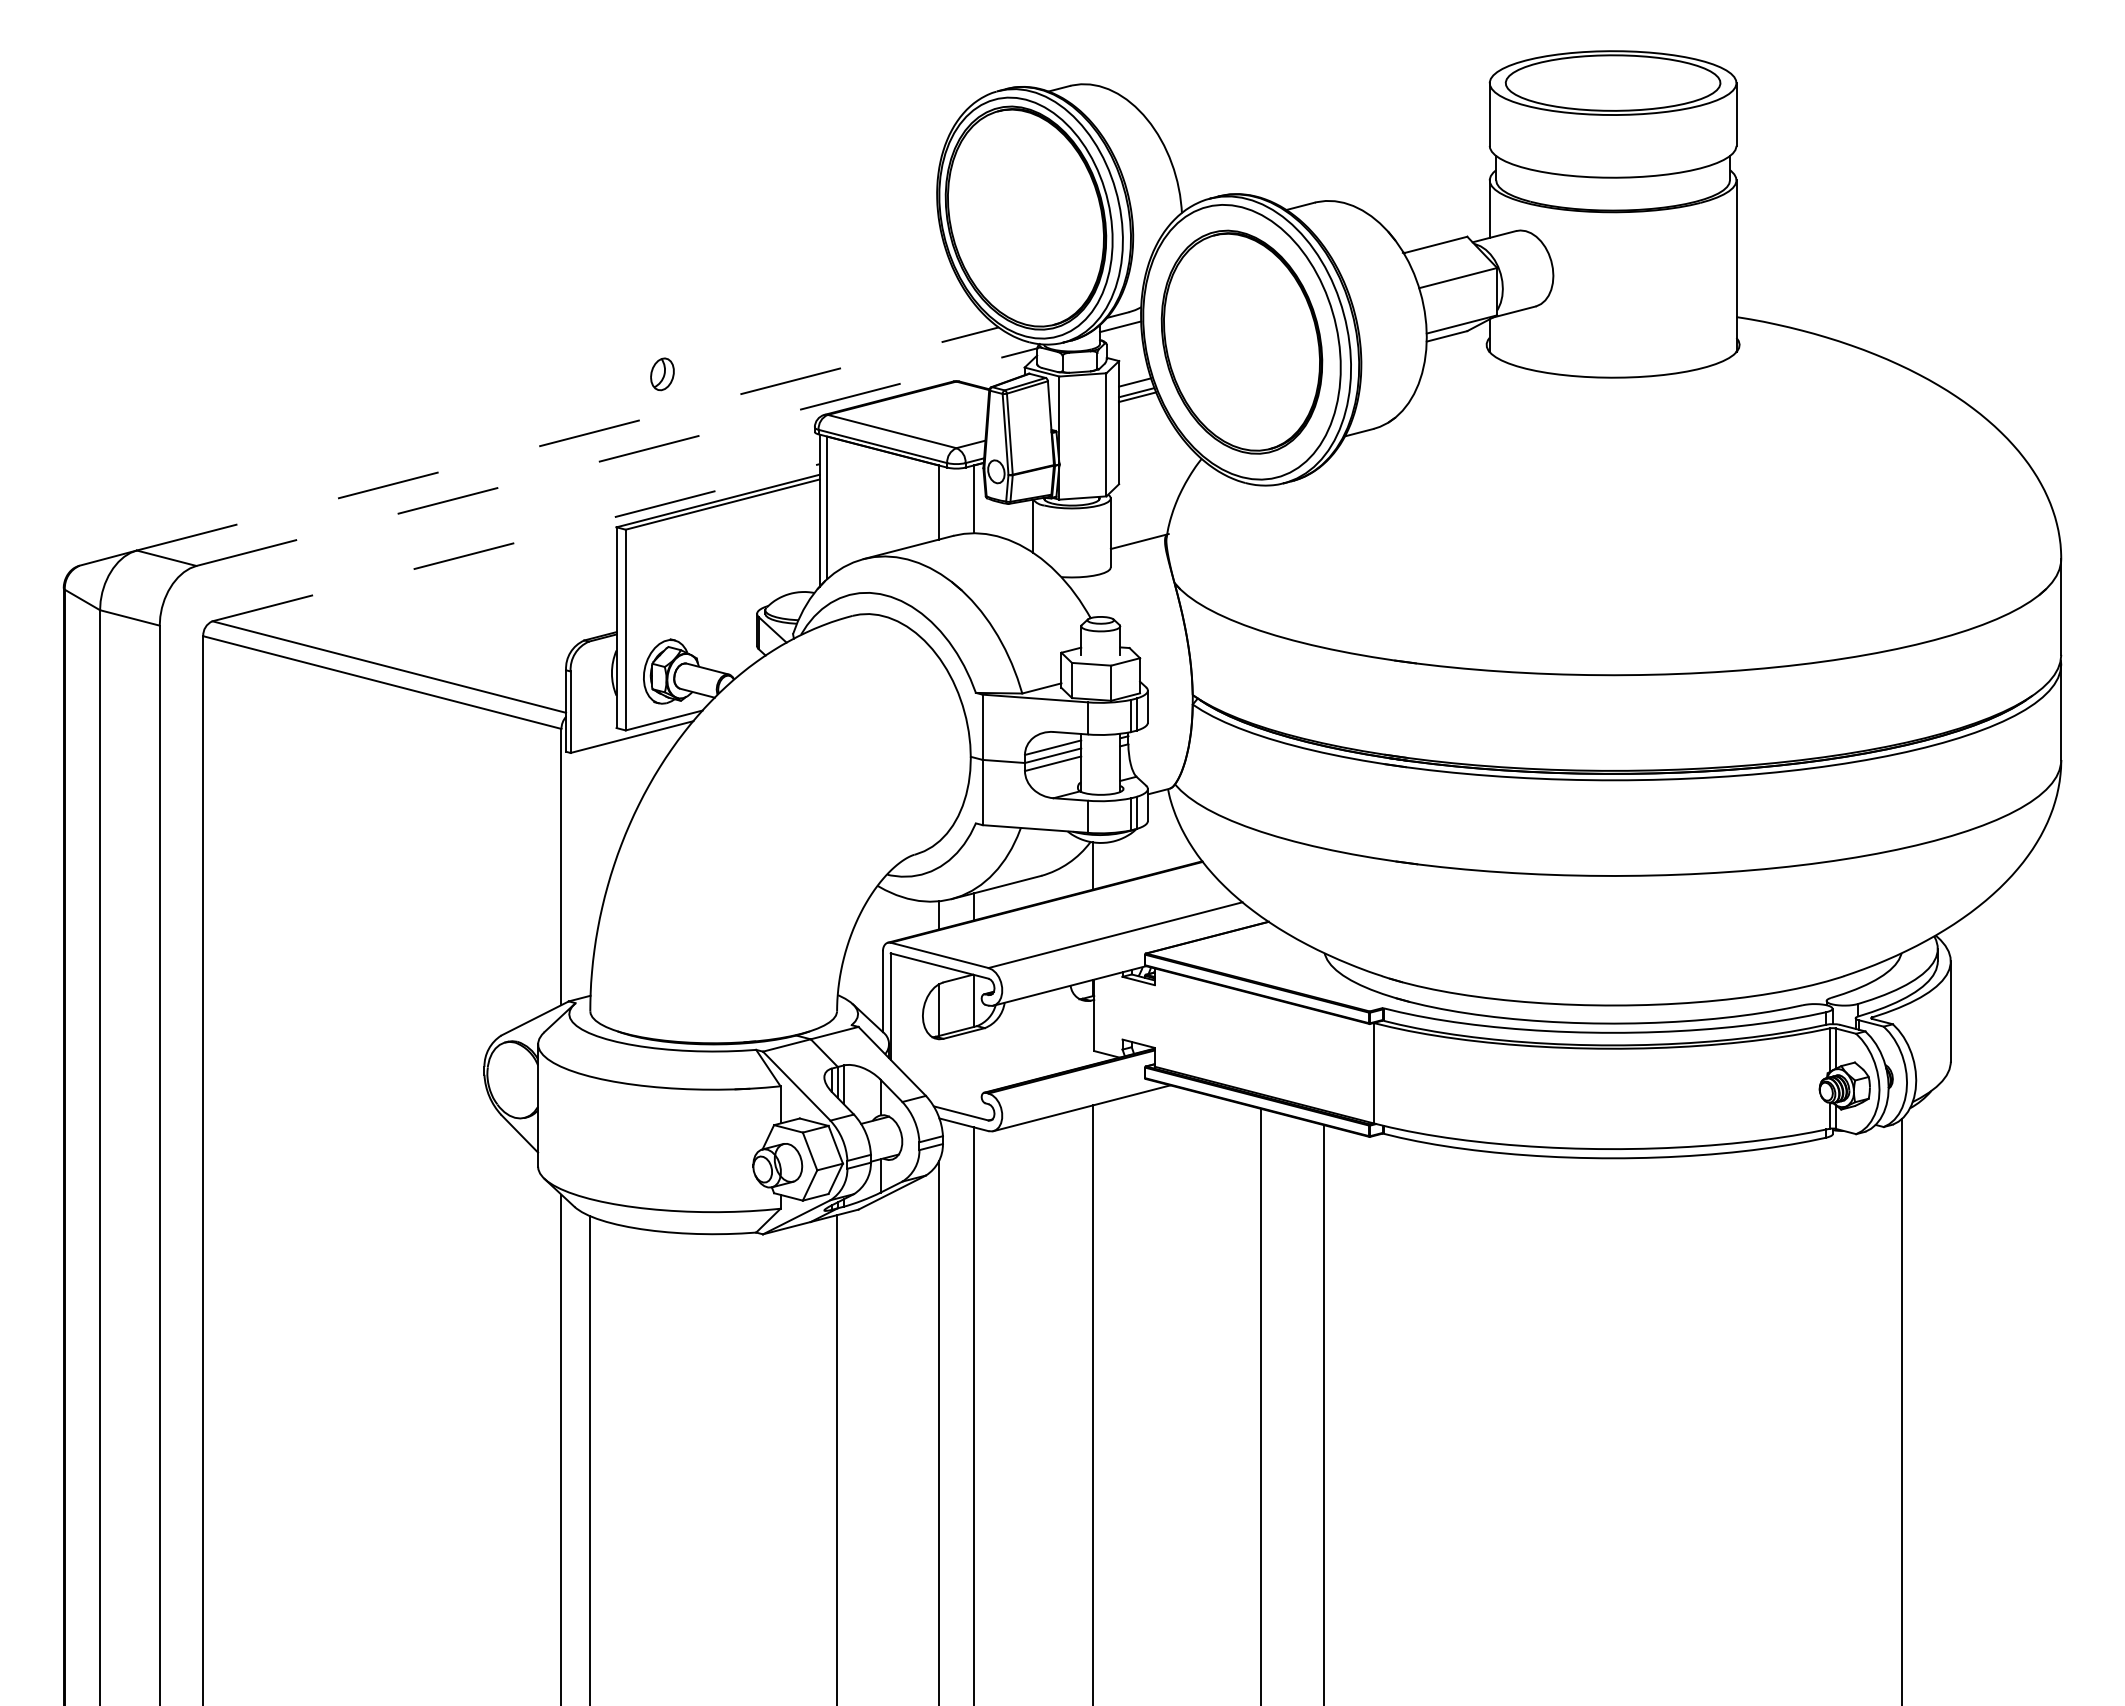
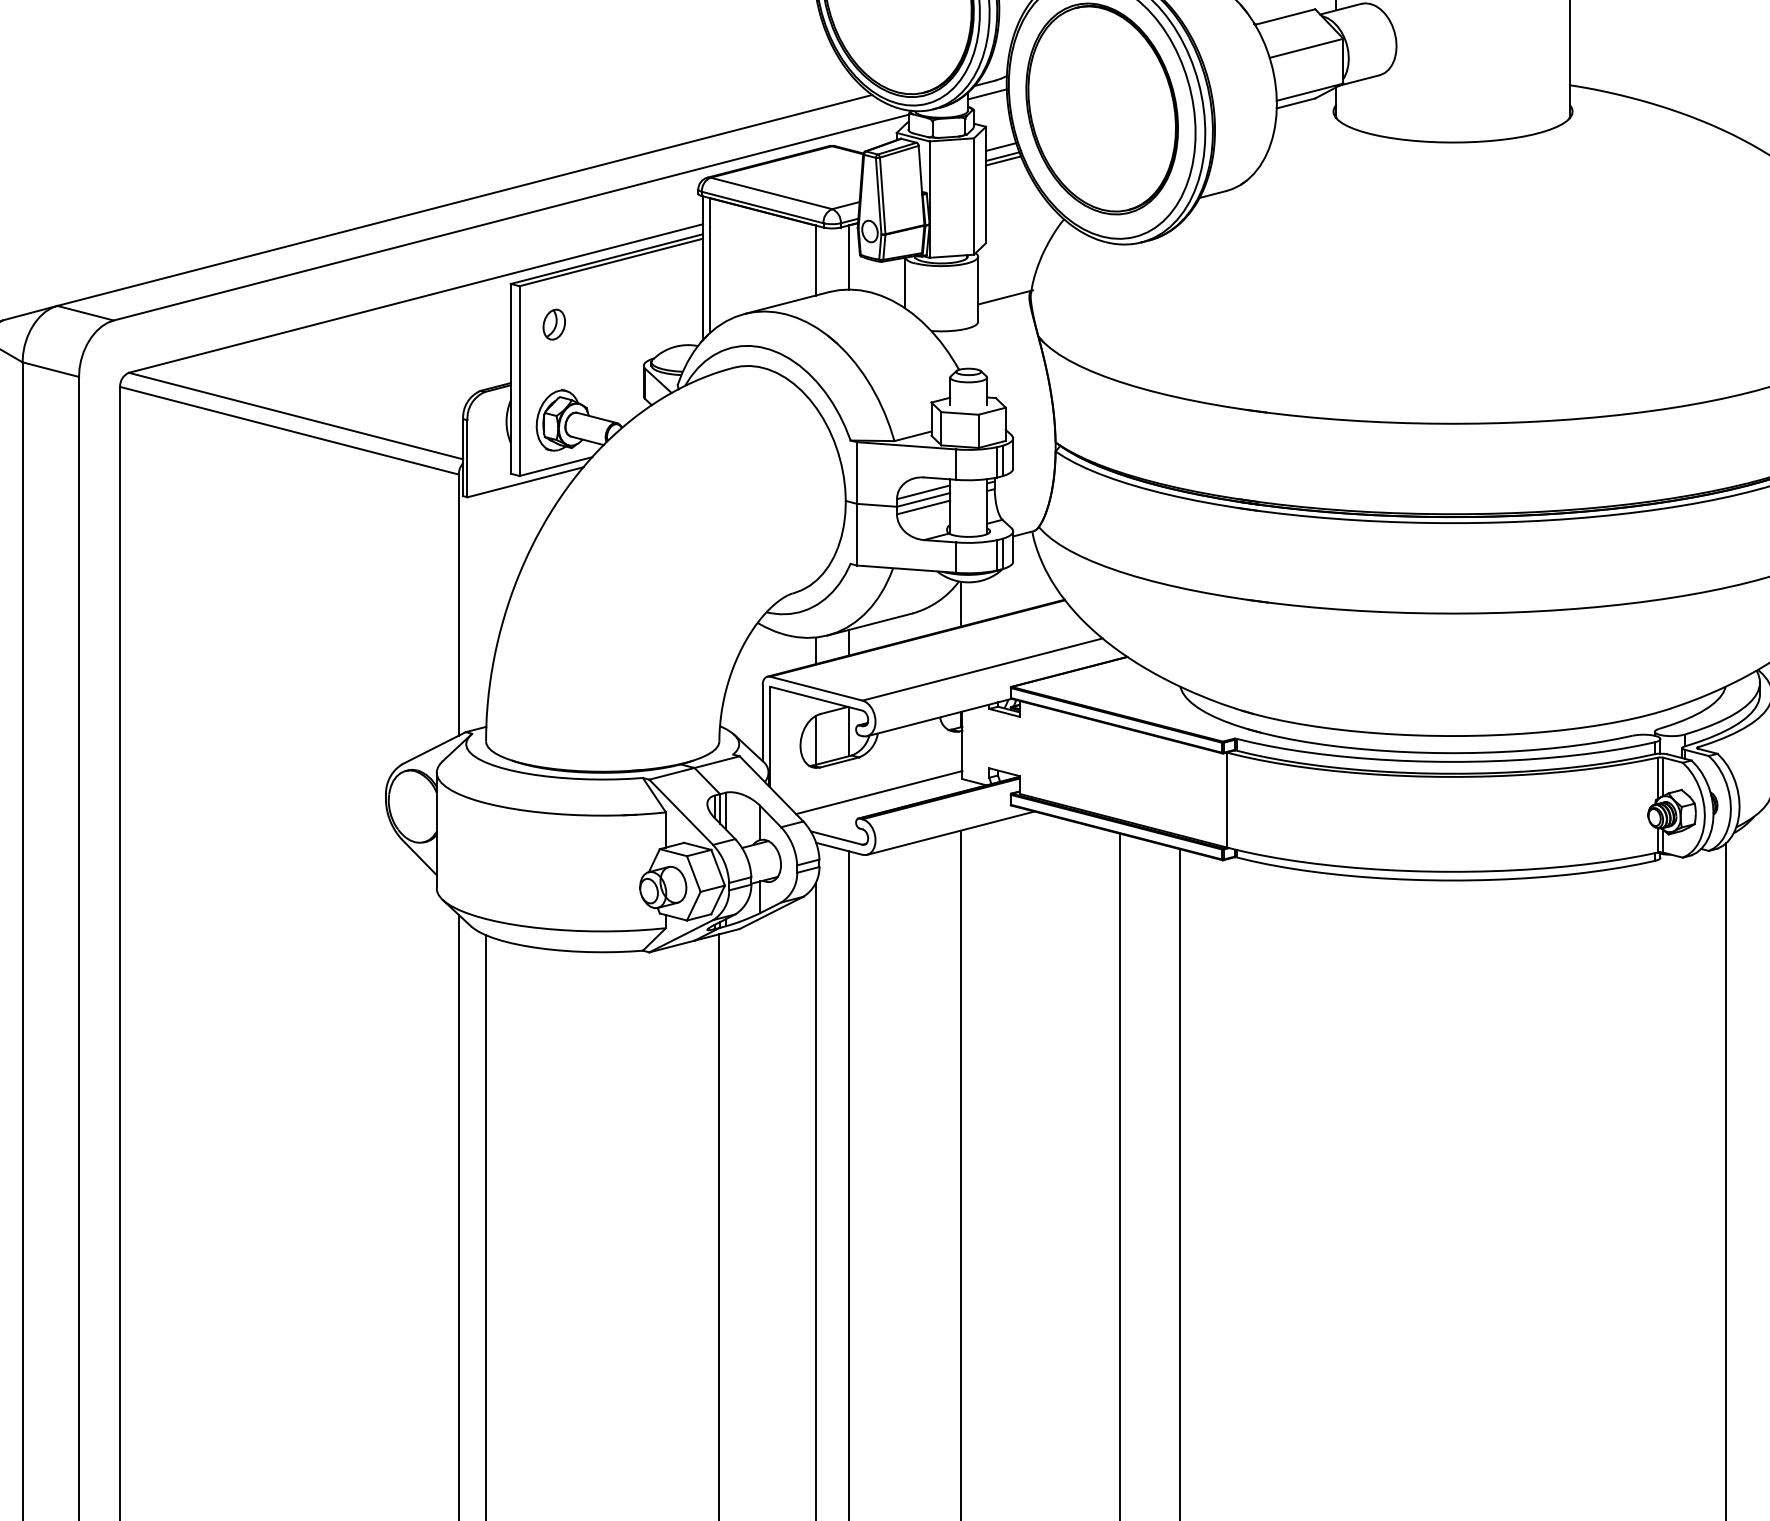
part: (662, 374) -> (554, 324), moved
line: (568, 438) -> (465, 200), dashed -> solid
line: (617, 457) -> (511, 217), dashed -> solid
line: (516, 542) -> (416, 298), dashed -> solid
line: (1006, 1065) -> (879, 792), added

